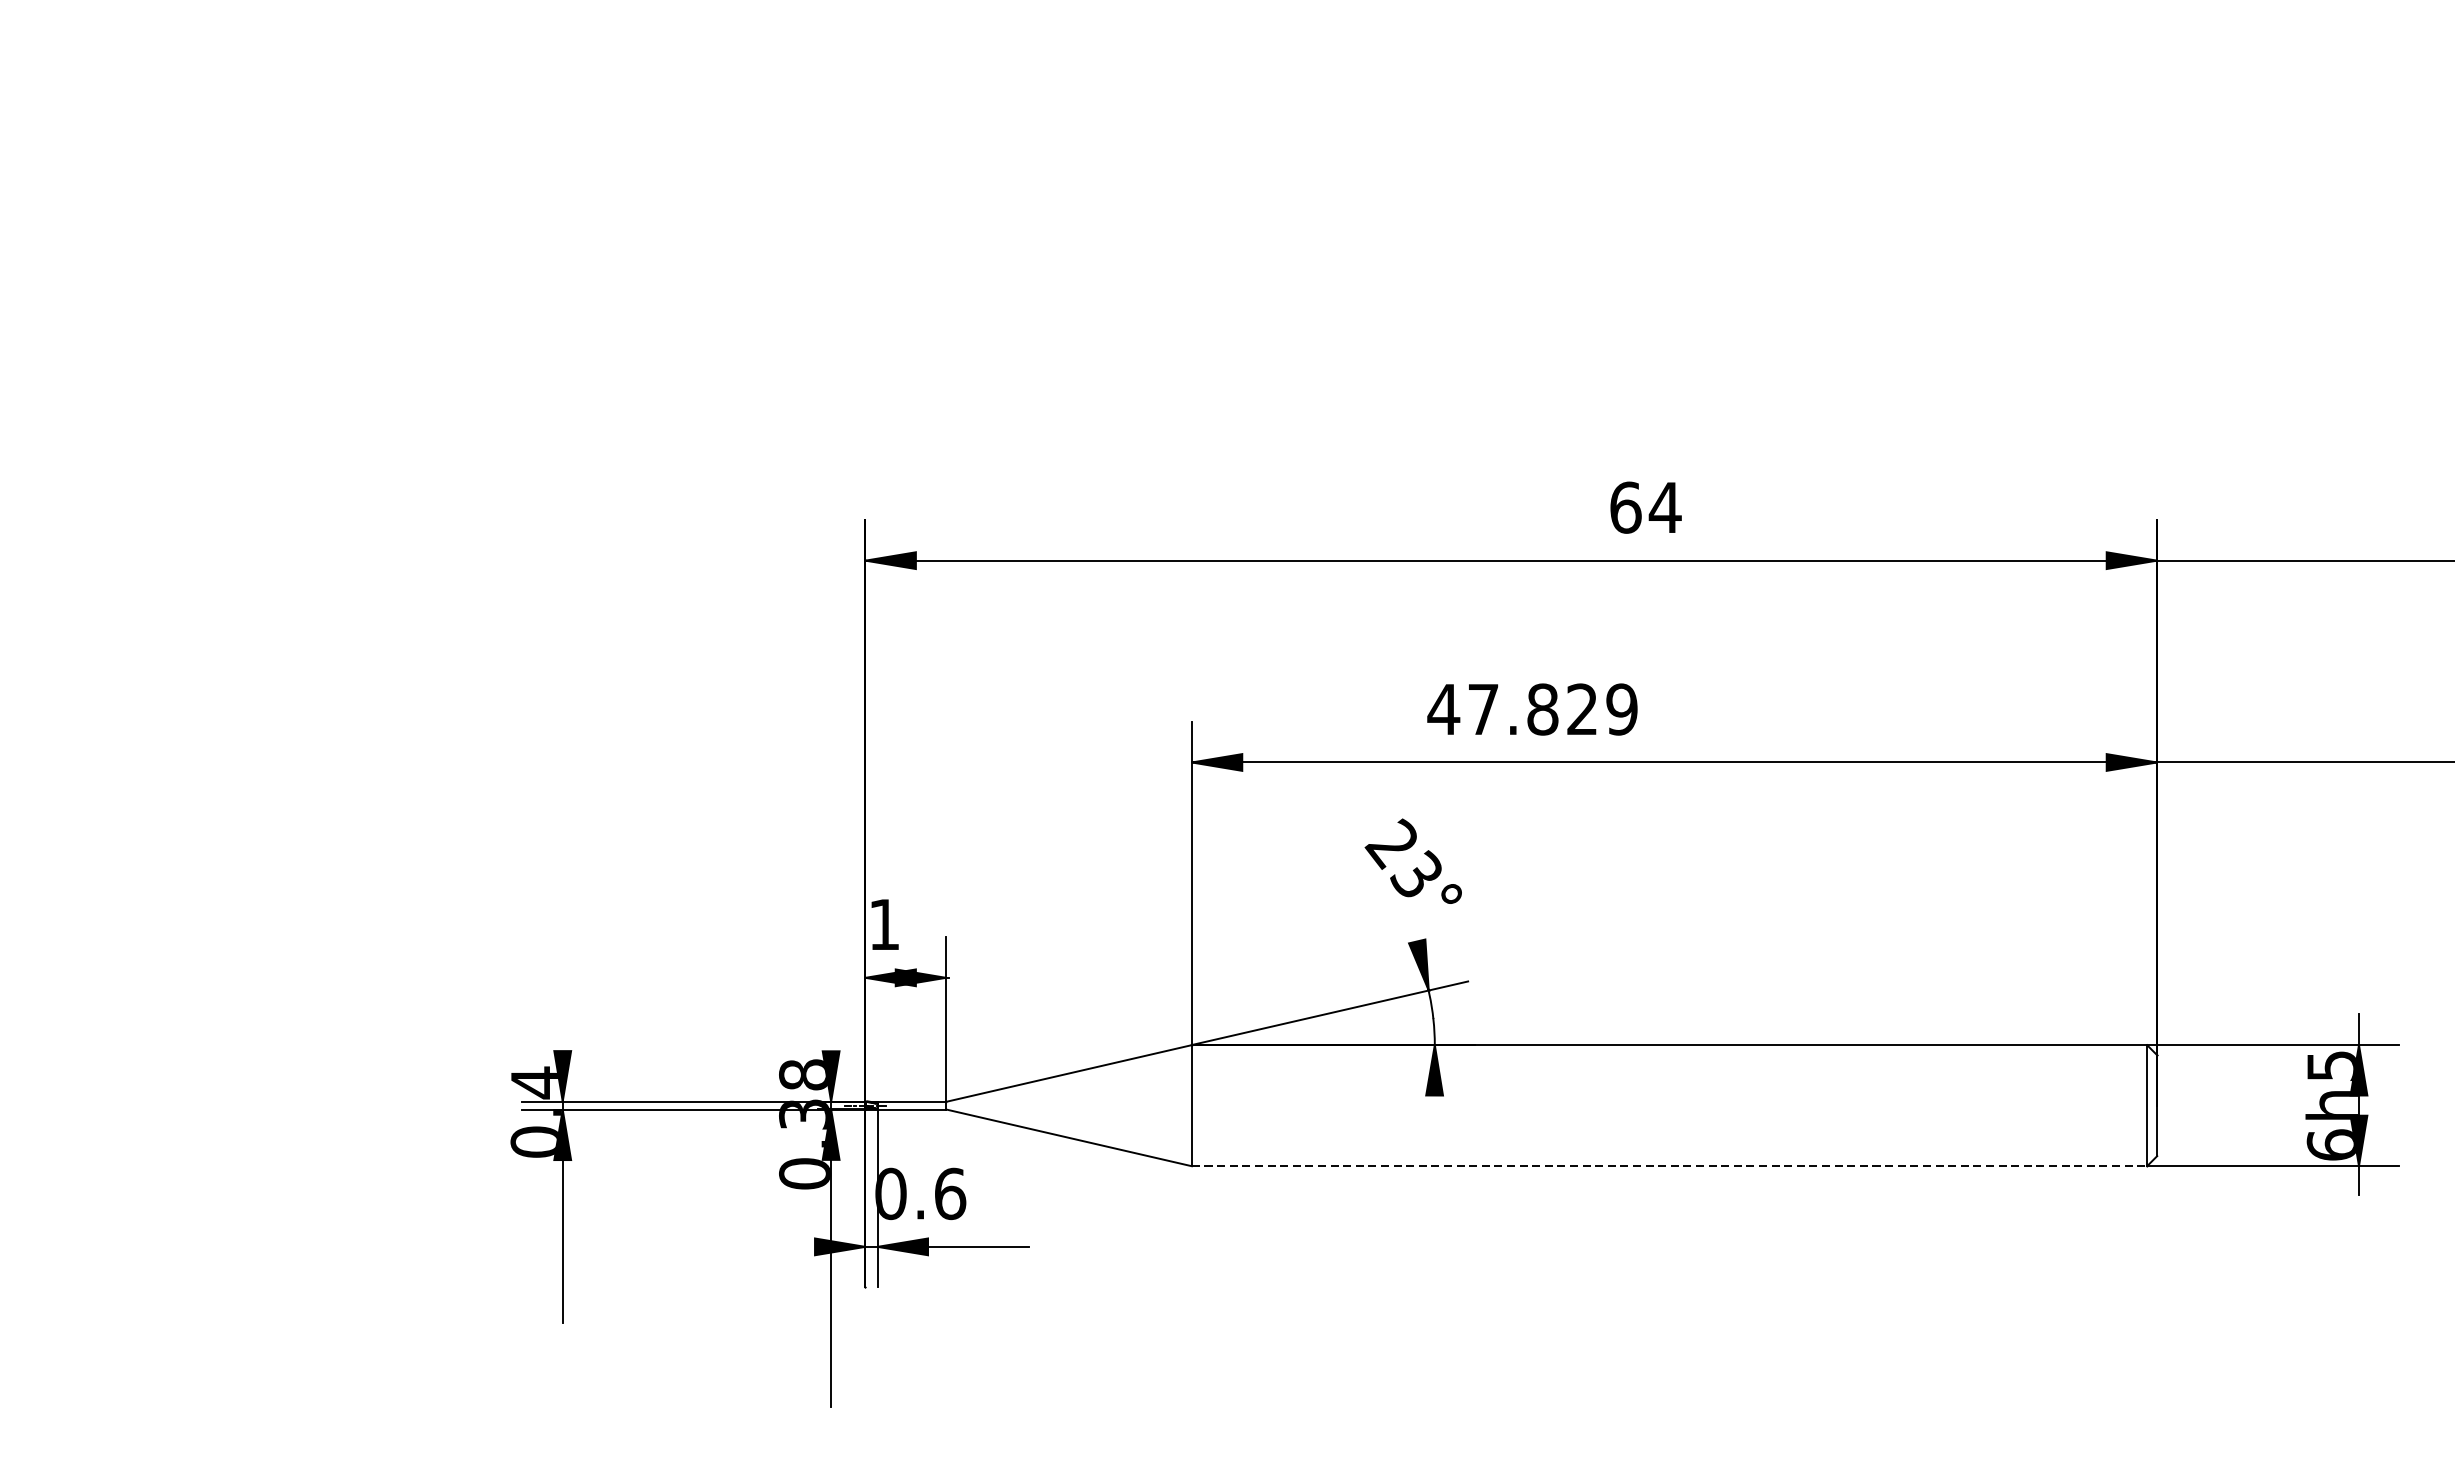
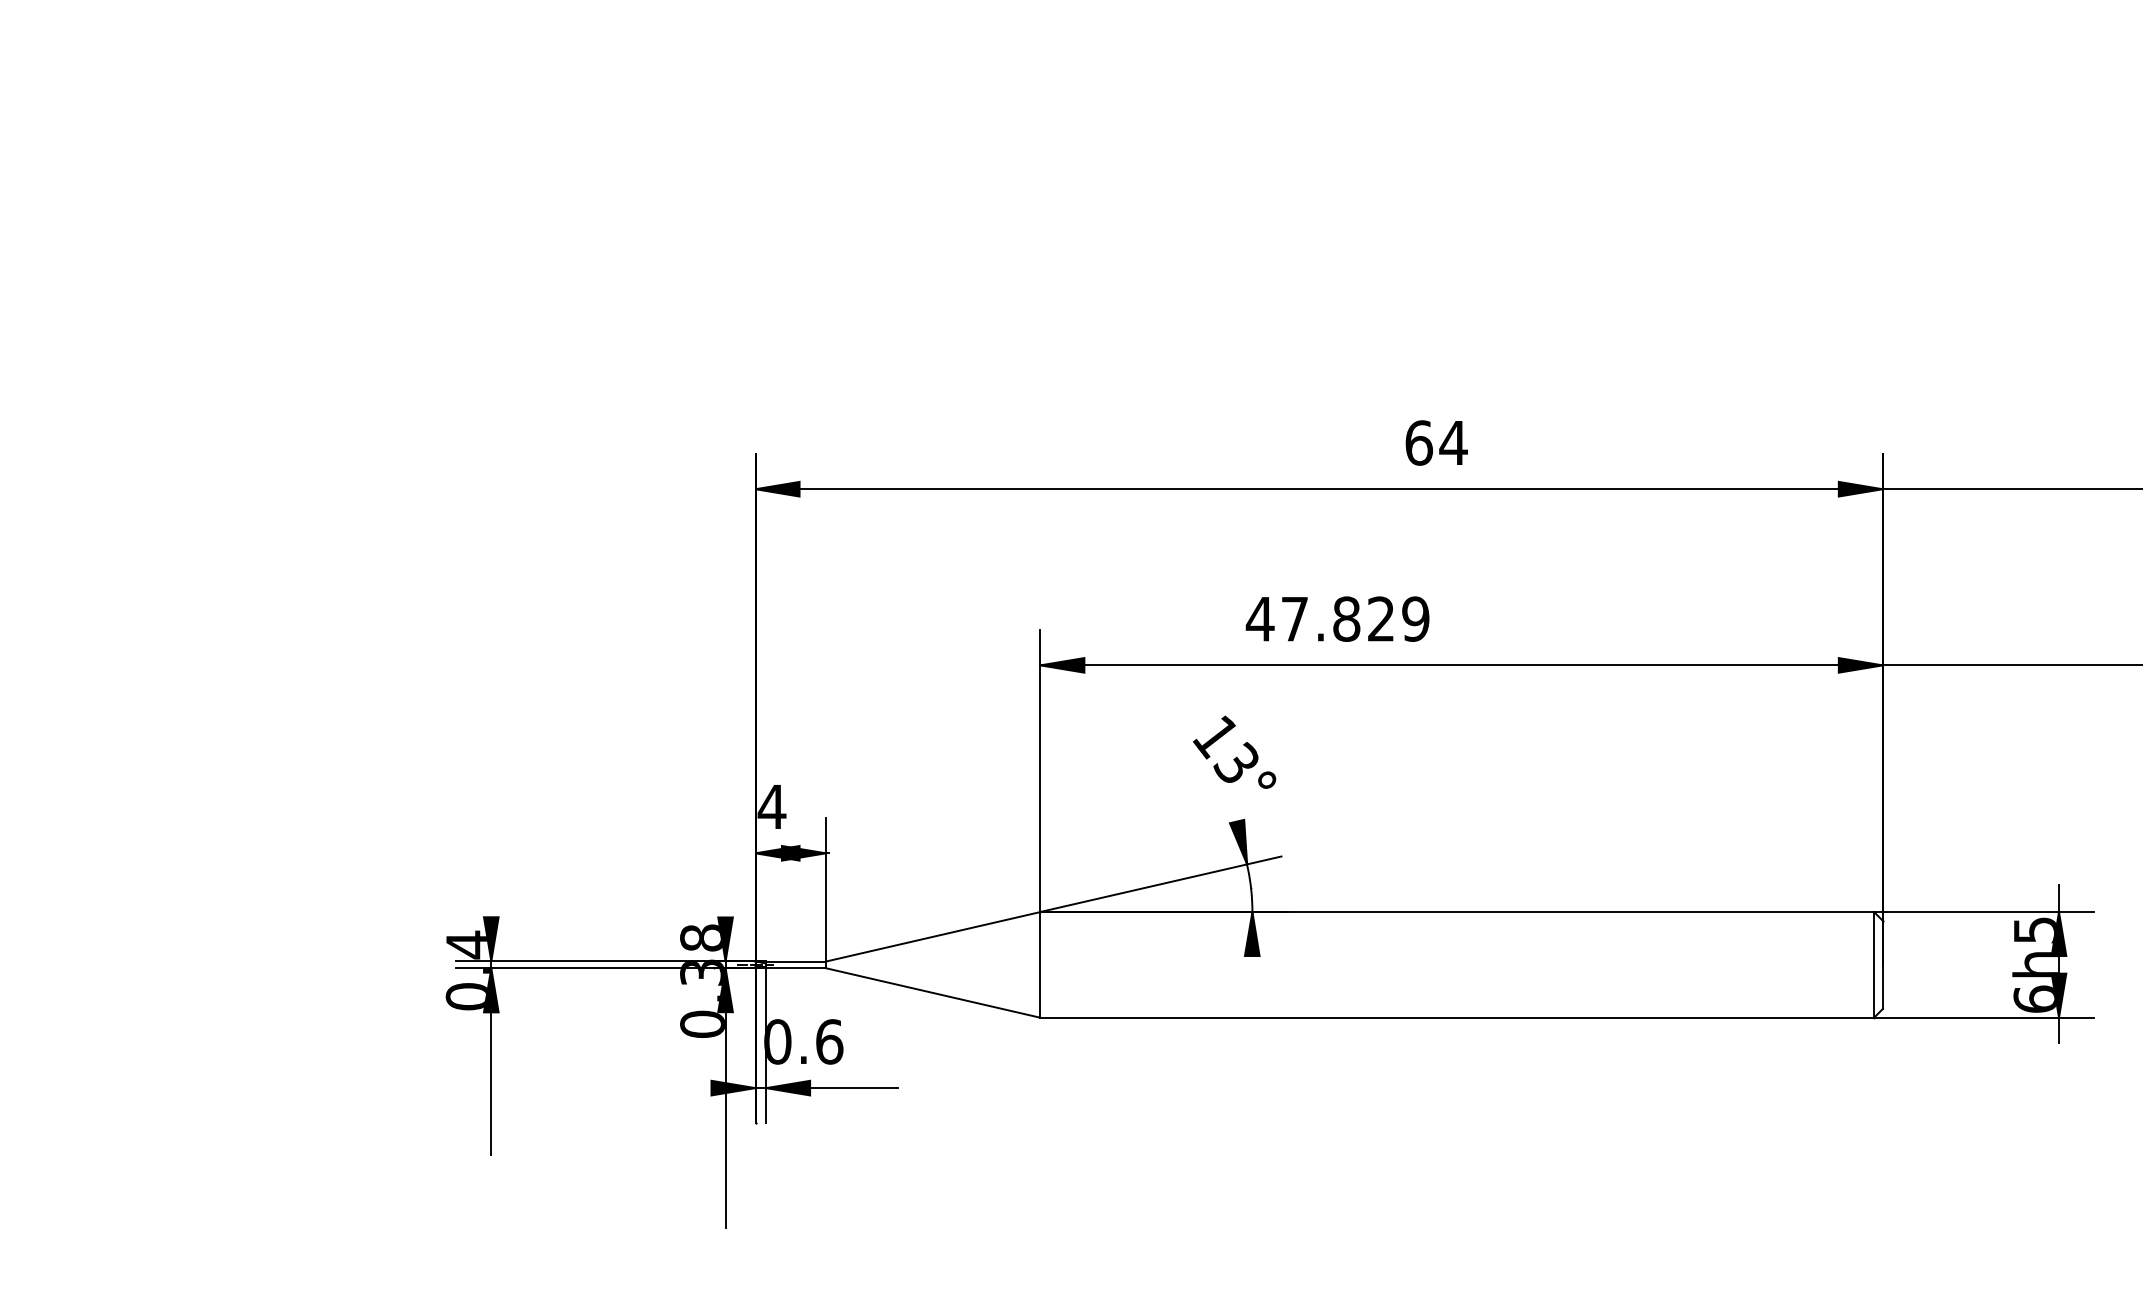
text: (1390, 843) -> (1213, 736), 23° -> 13°
text: (883, 924) -> (771, 806), 1 -> 4
line: (1669, 1165) -> (1457, 1017), dashed -> solid

